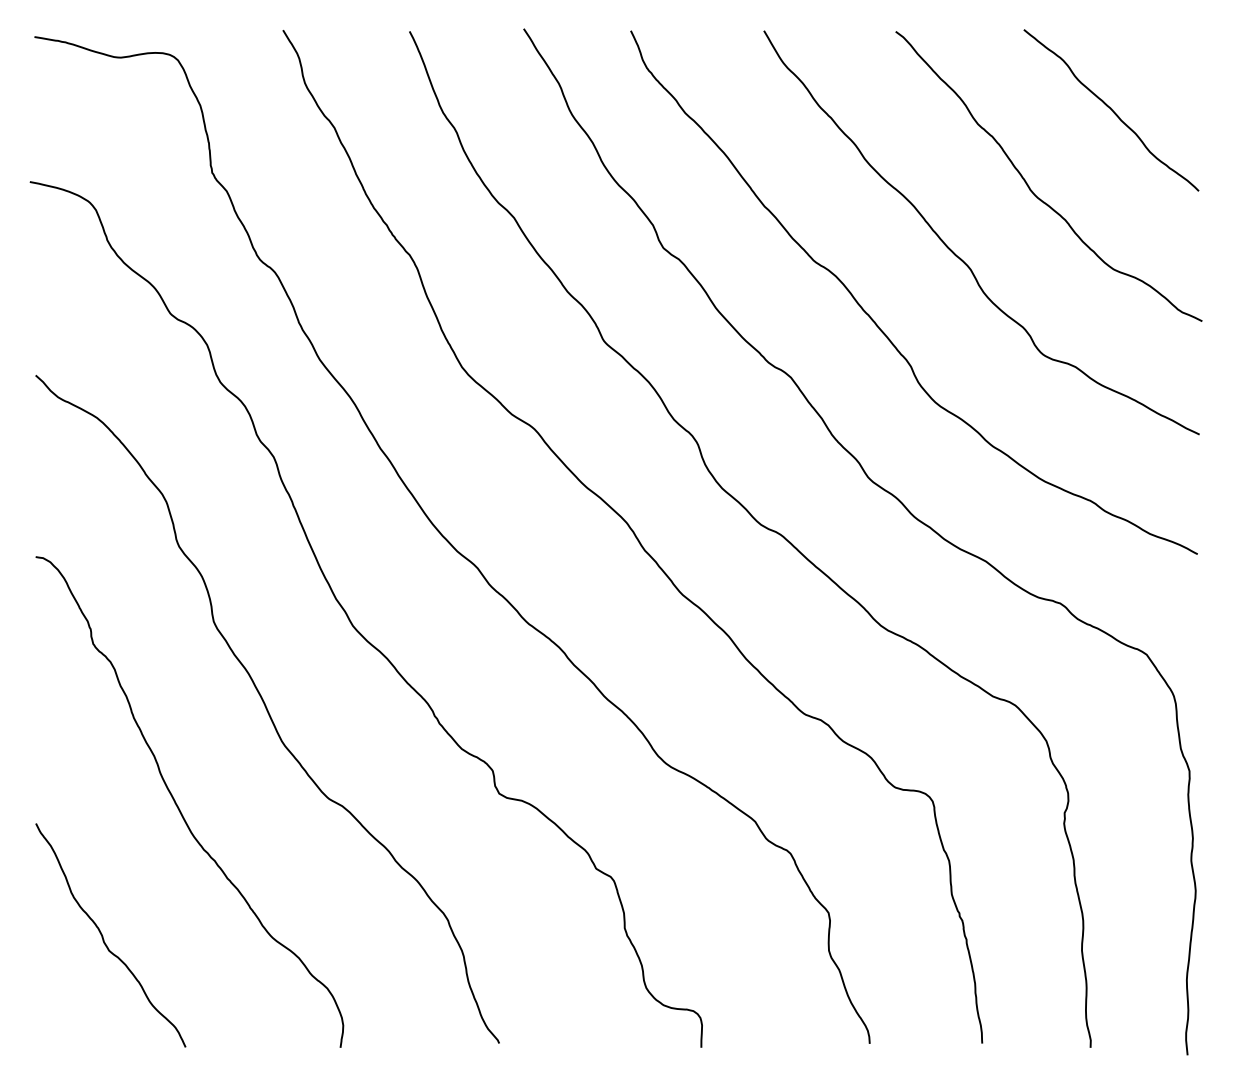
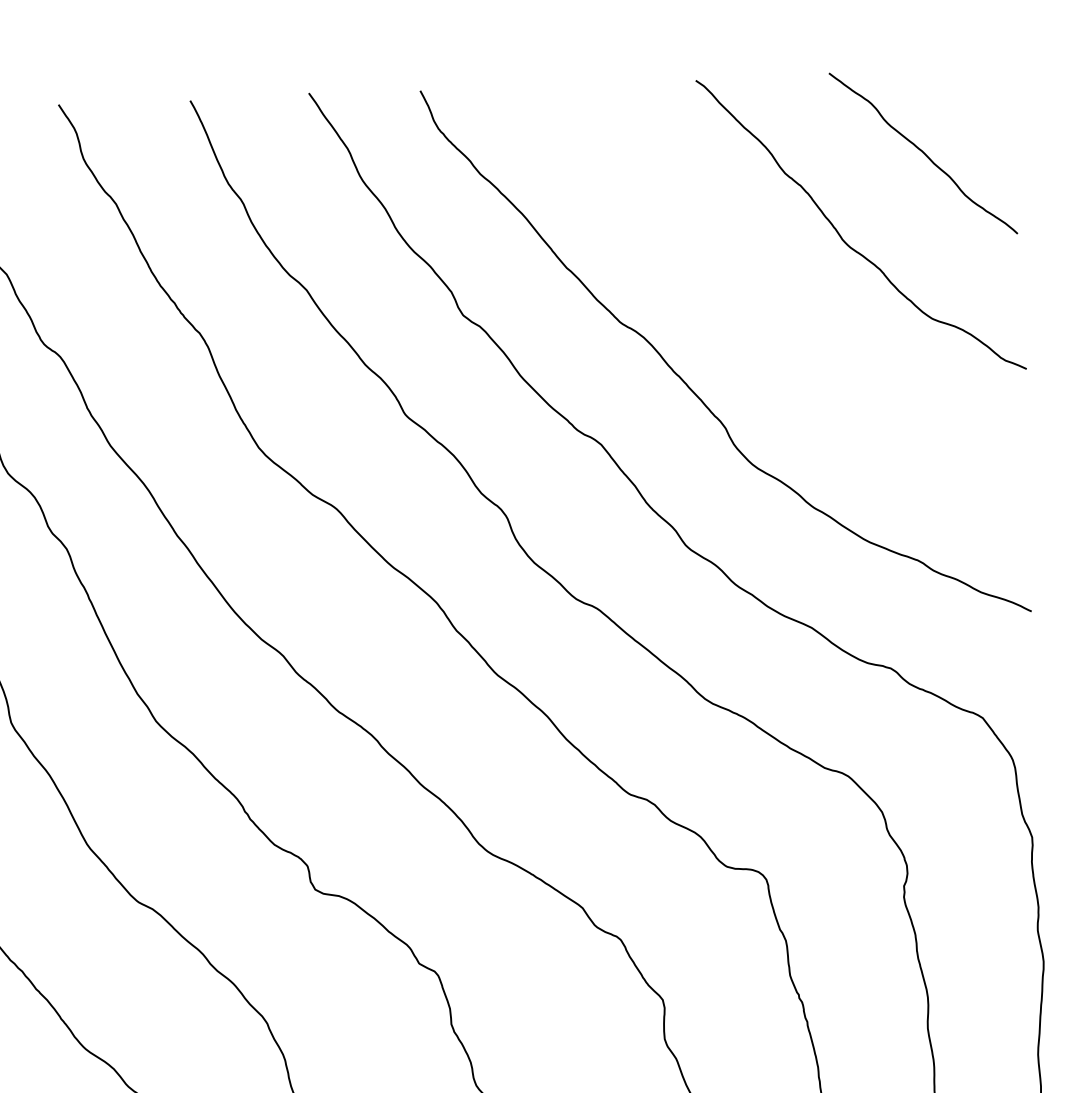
curve: (960, 257) -> (772, 312), removed

